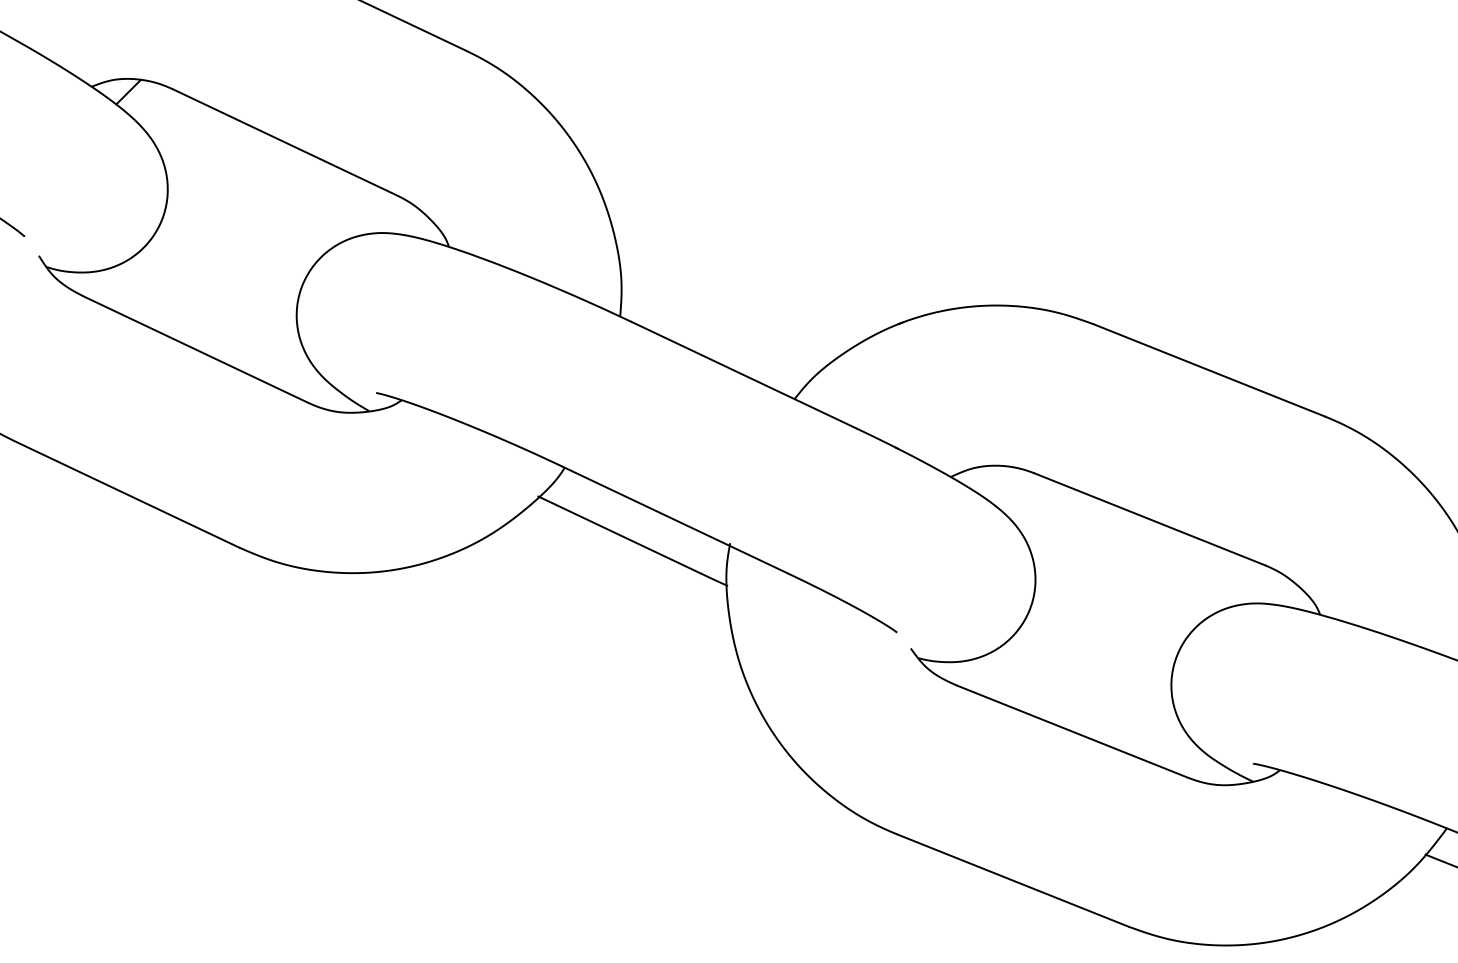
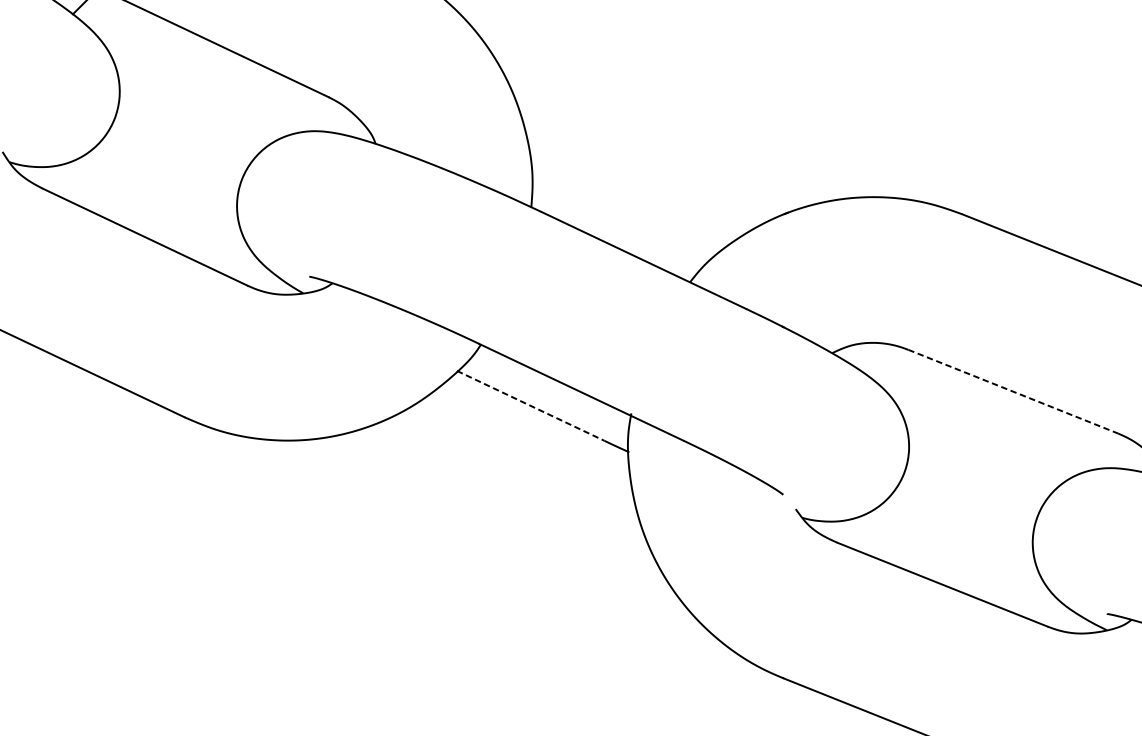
line: (1150, 519) -> (1013, 391), solid -> dashed
line: (619, 534) -> (530, 405), solid -> dashed

